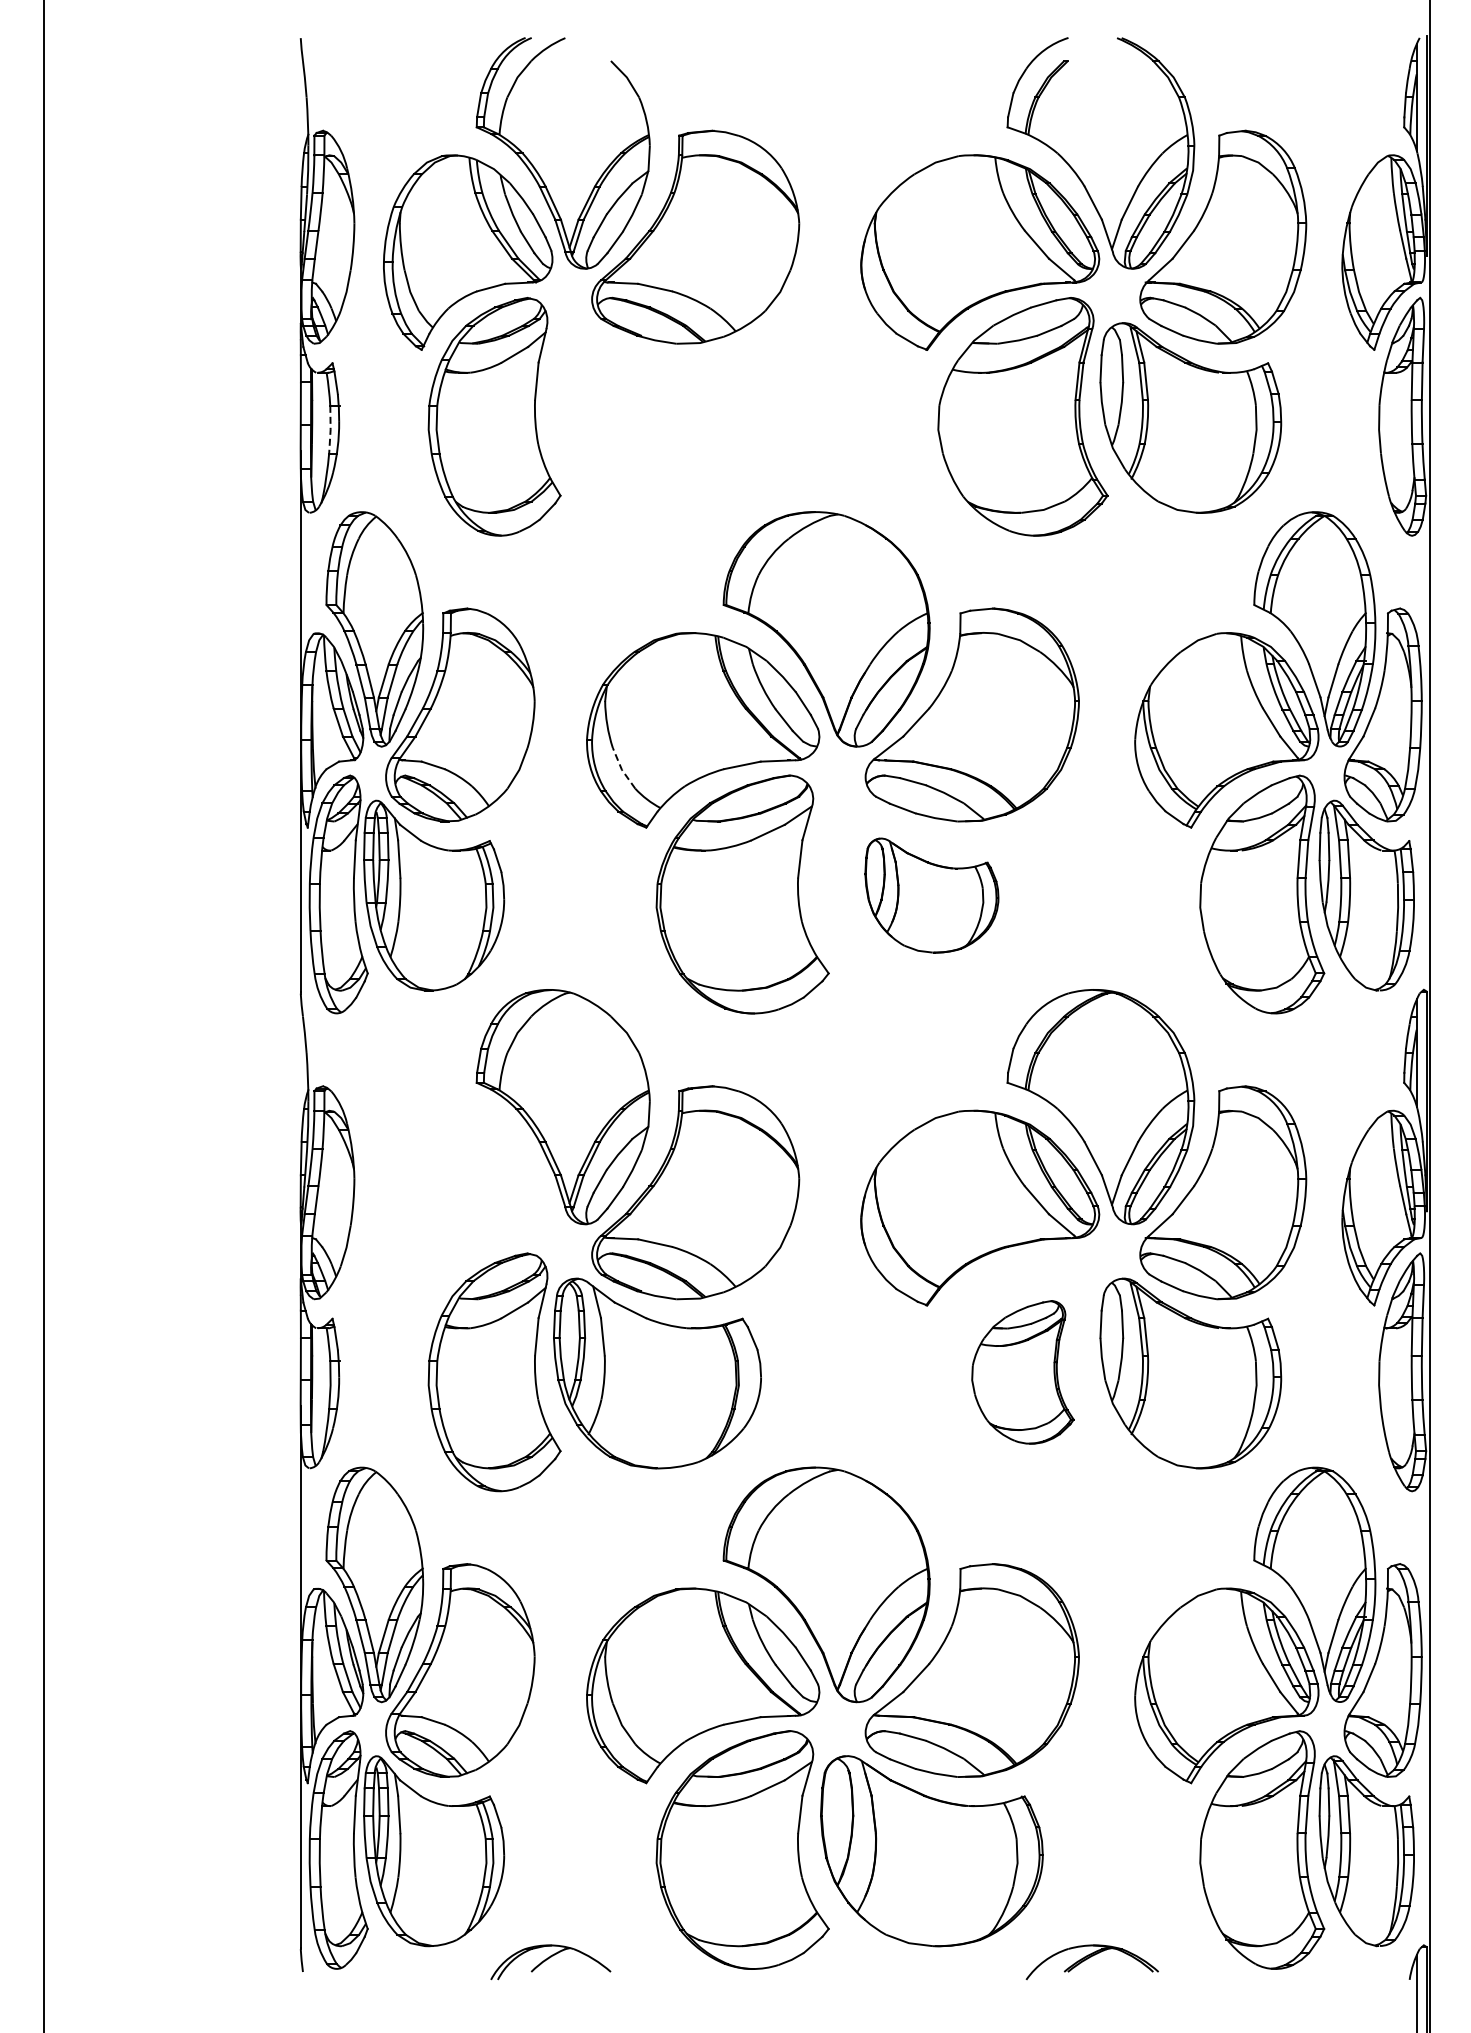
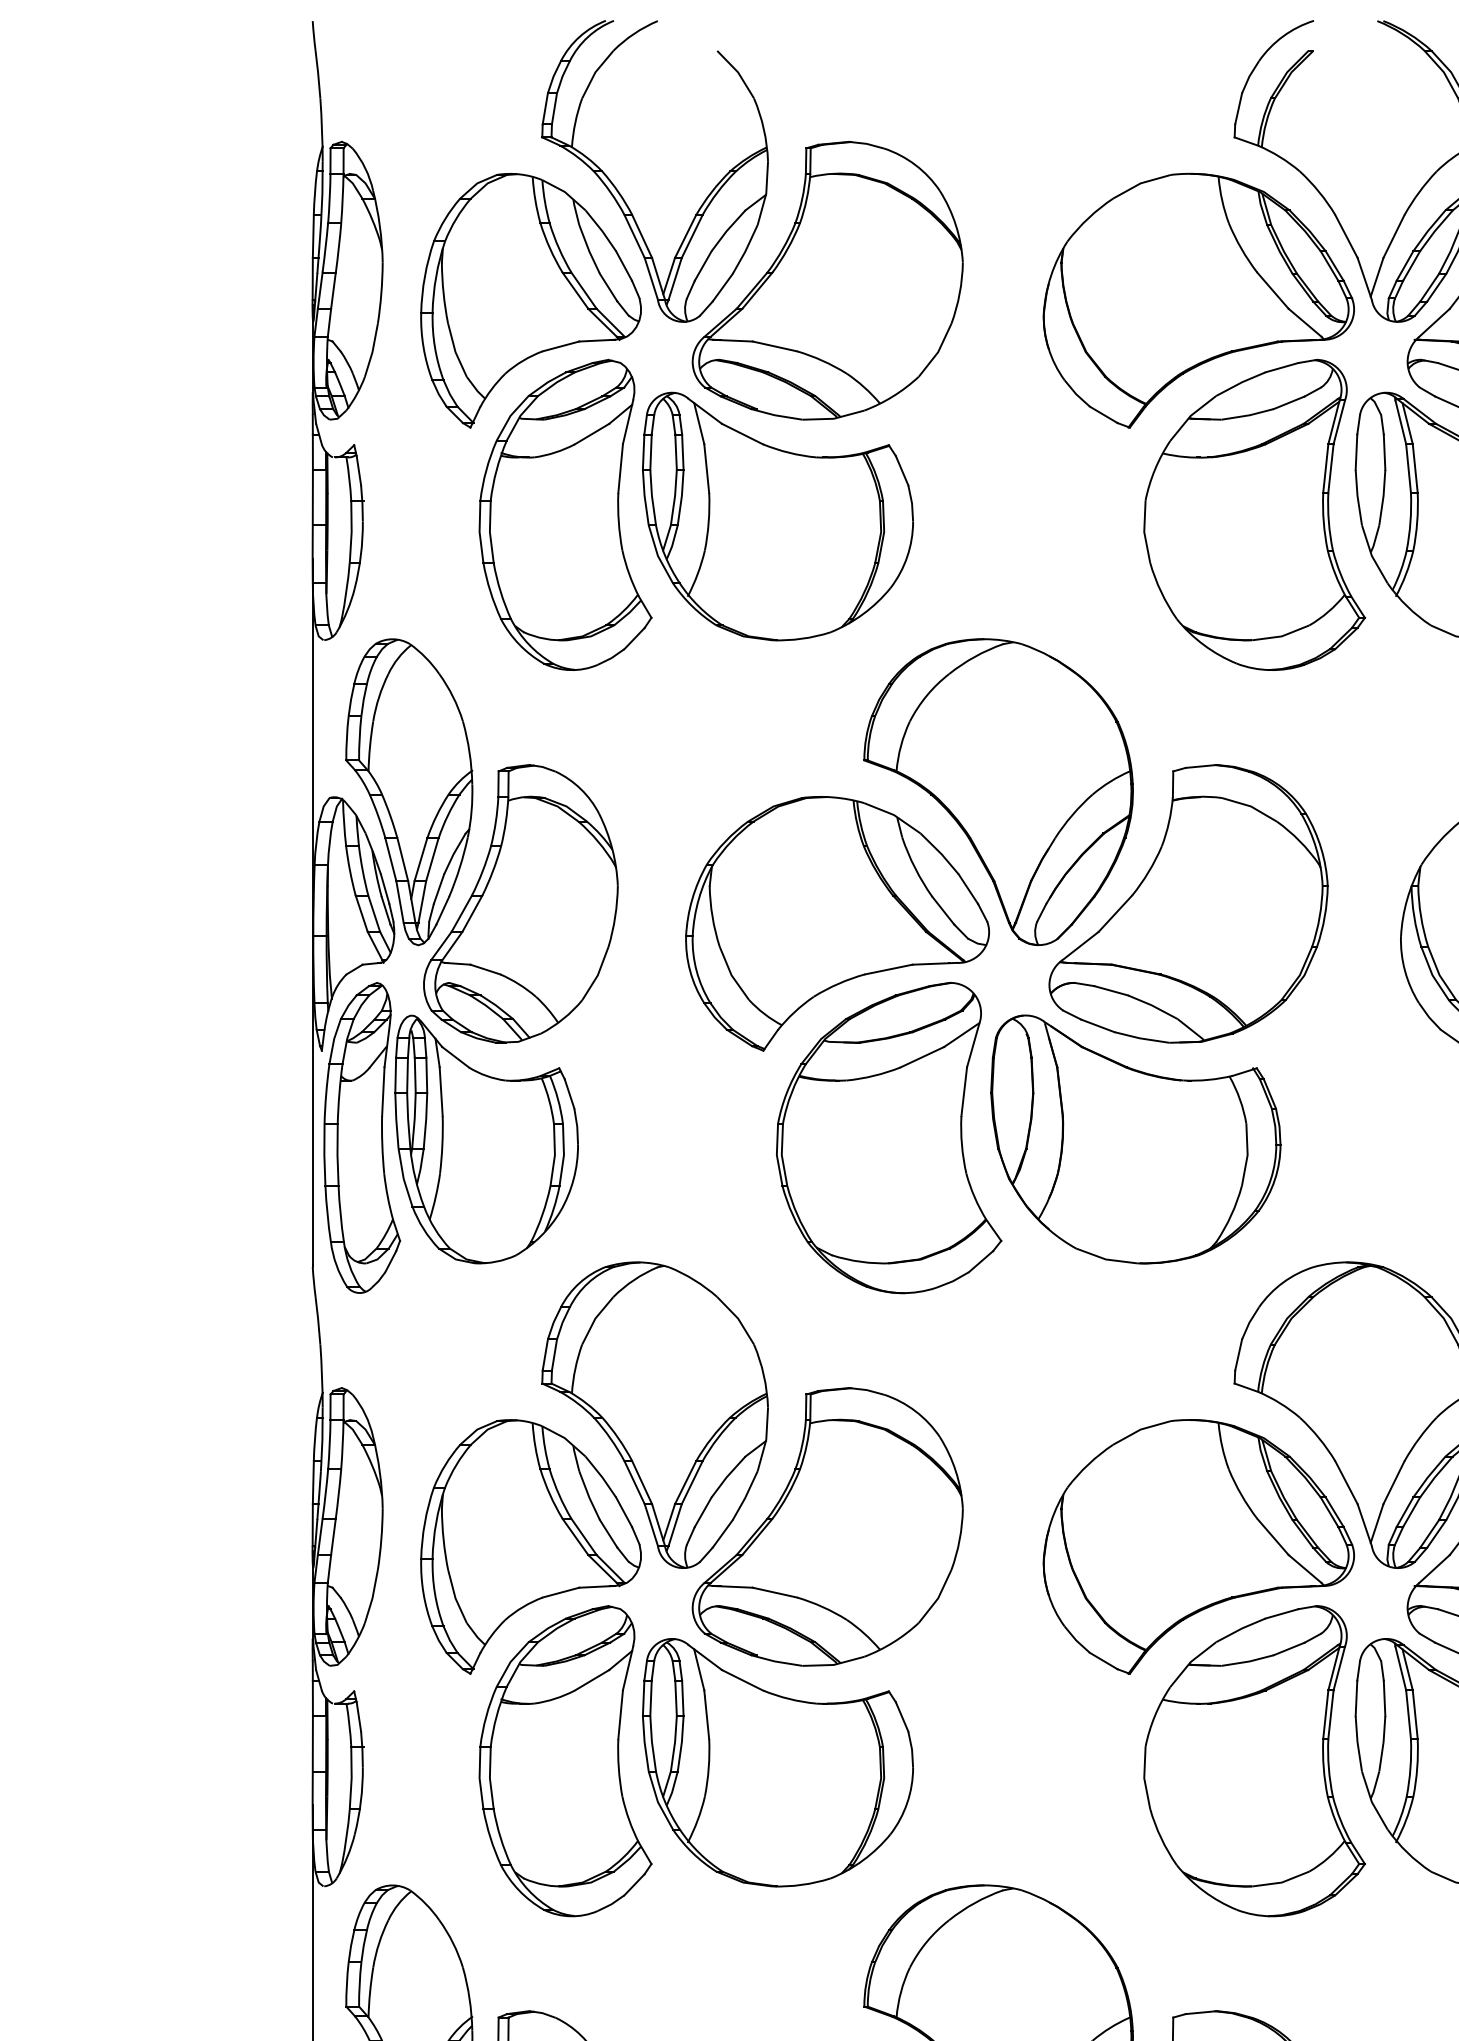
part: (657, 417) -> (777, 515), added
line: (330, 429) -> (351, 531), dashed -> solid
line: (621, 769) -> (731, 974), dashed -> solid
part: (931, 895) -> (1135, 1139), size x1.67
part: (468, 1207) -> (531, 1546), added
part: (1022, 1372) -> (1254, 1761), size x1.67

